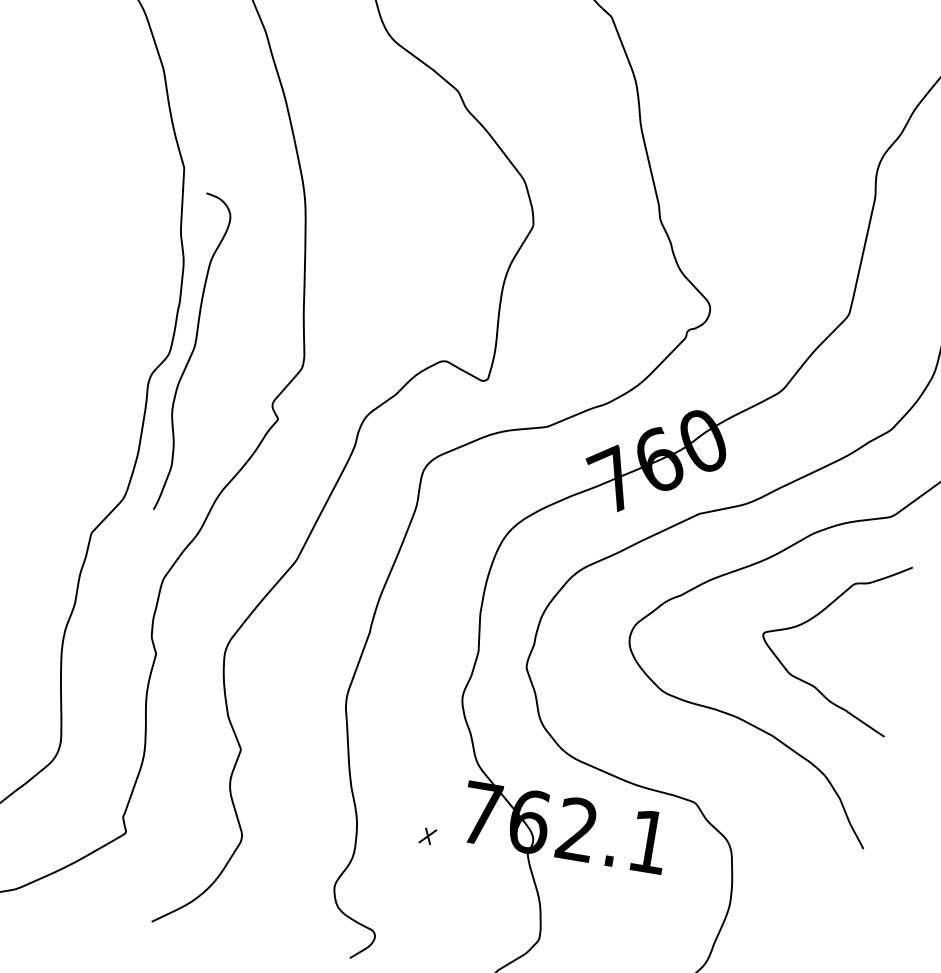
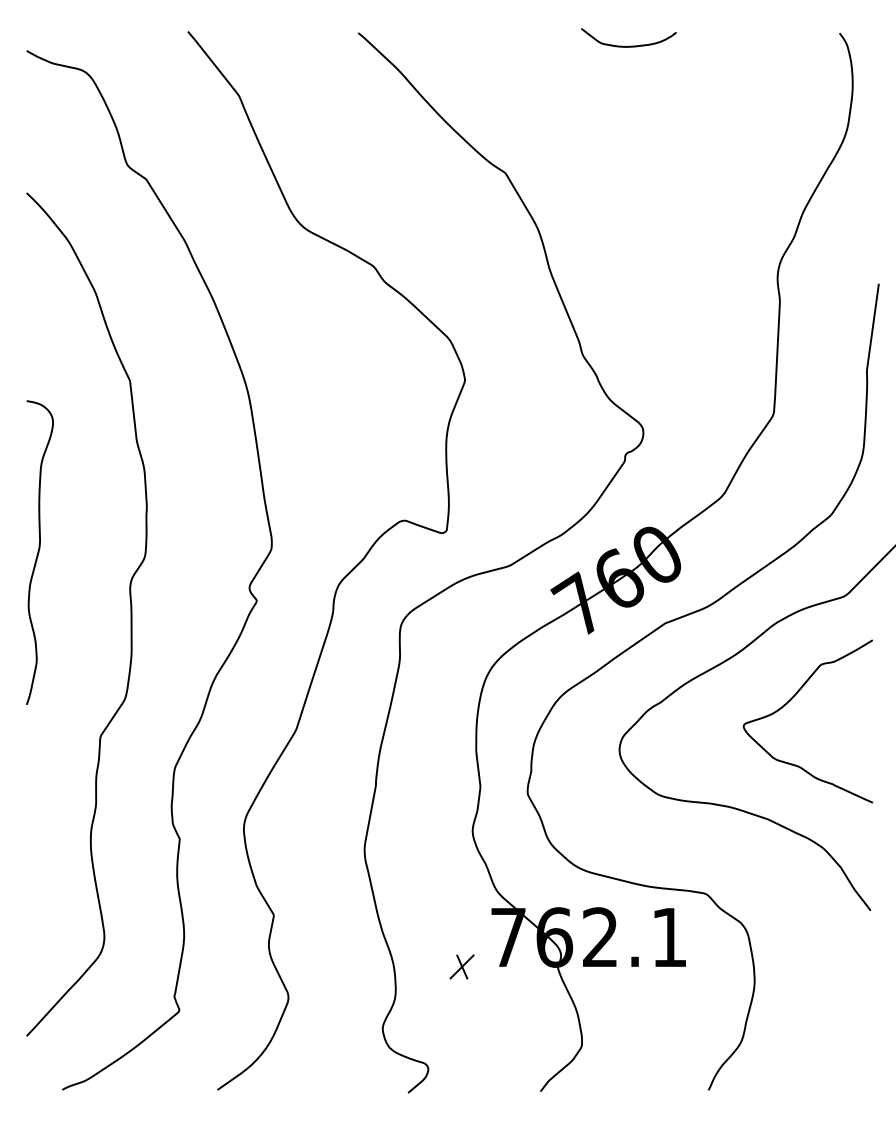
curve: (193, 353) -> (39, 552), moved
part: (427, 835) -> (461, 966), size x1.67

